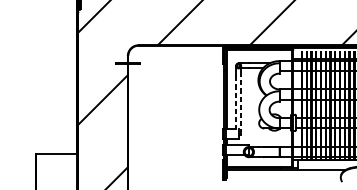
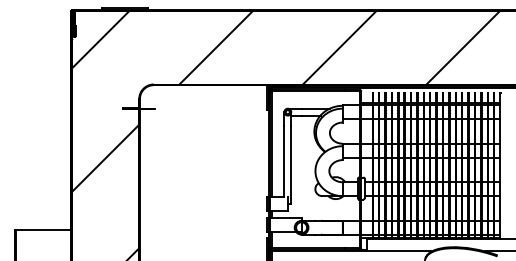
line: (236, 102) -> (284, 161), dashed -> solid
line: (241, 104) -> (291, 164), dashed -> solid

